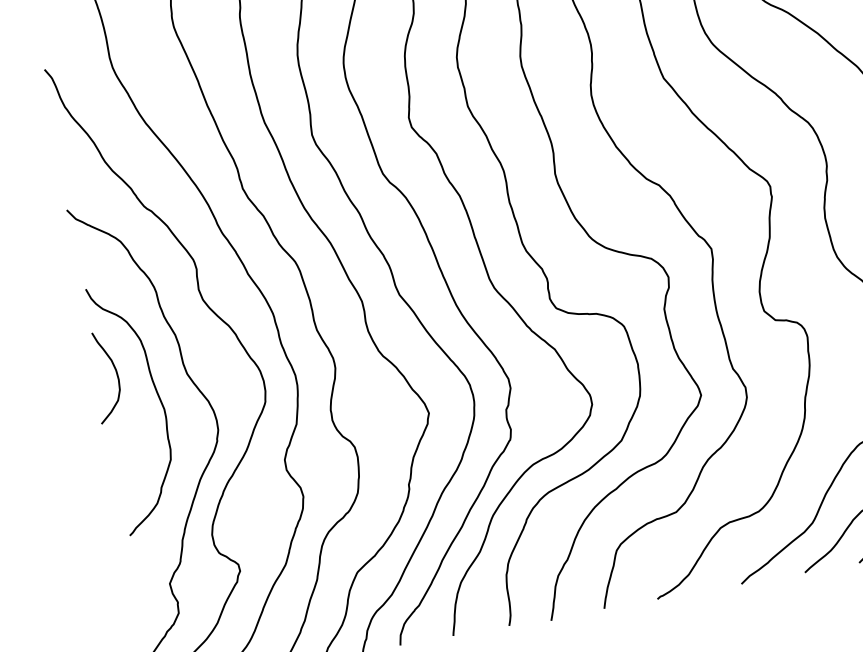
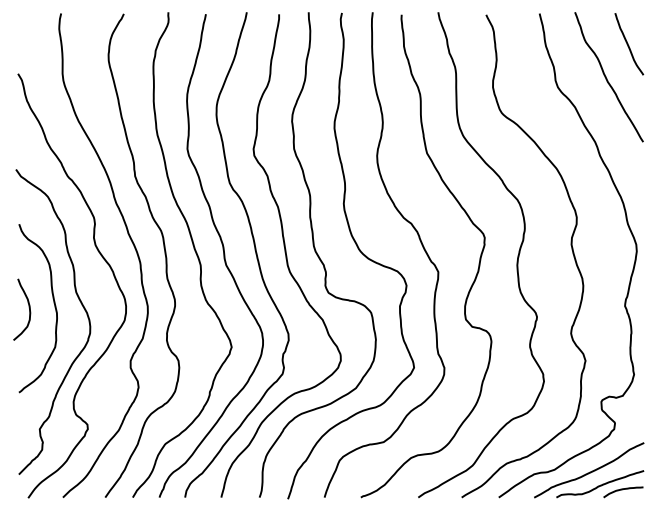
curve: (114, 372) -> (28, 307), moved

